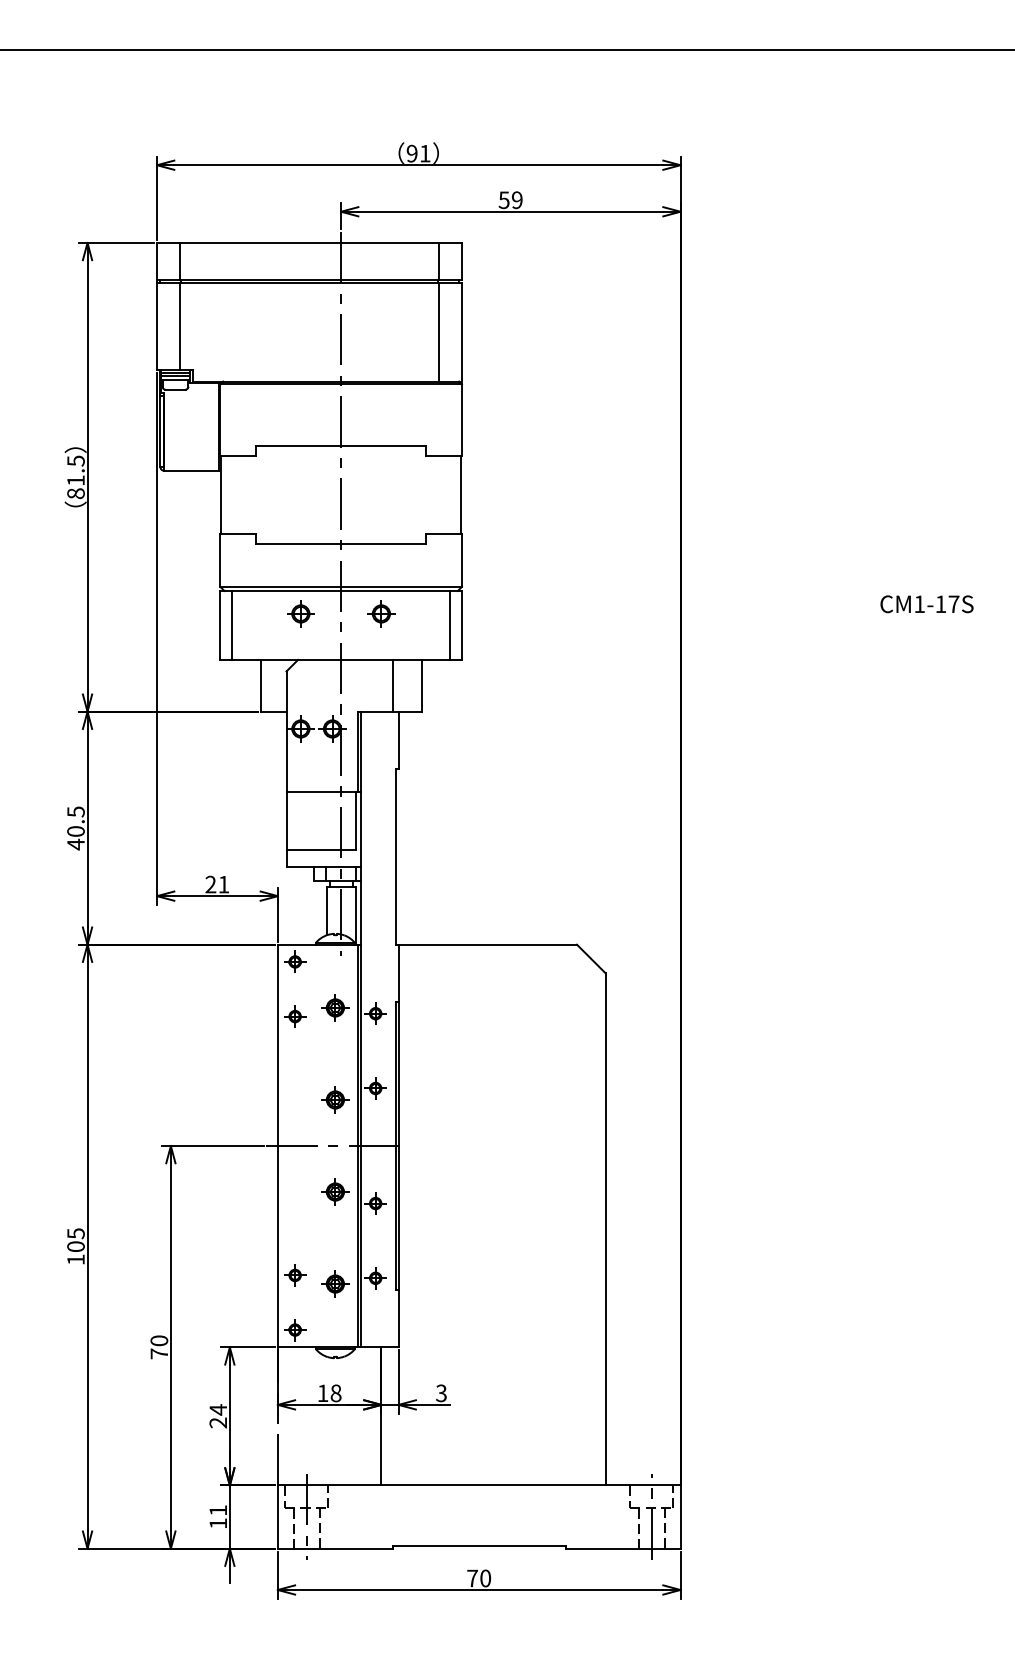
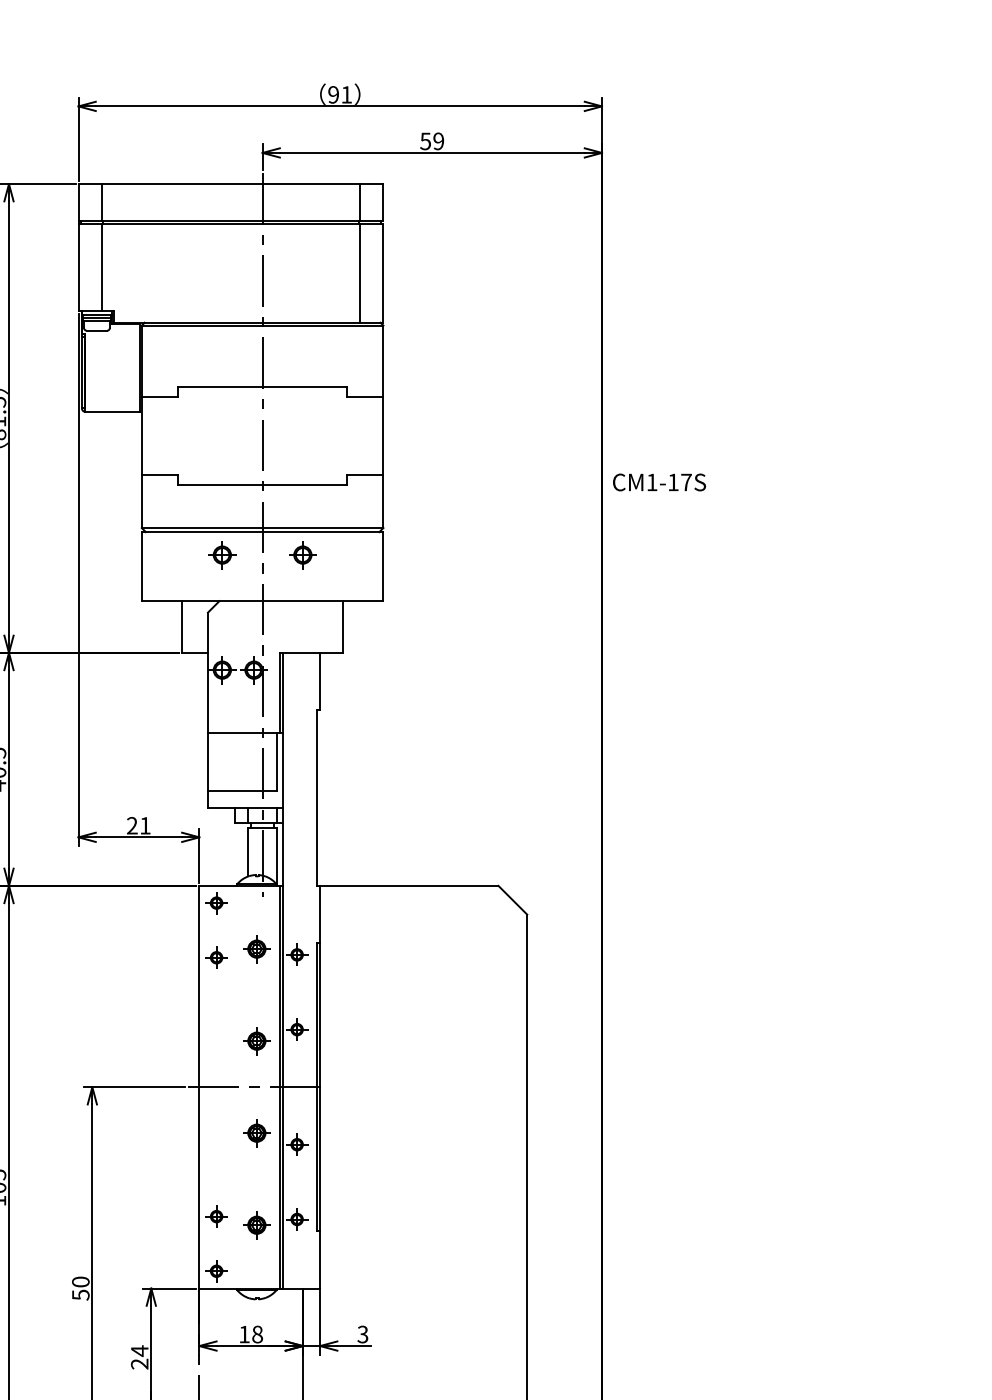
text: (926, 604) -> (658, 482), moved
line: (231, 624) -> (152, 565), removed
line: (450, 624) -> (371, 565), removed
line: (392, 685) -> (313, 626), removed
text: (159, 1353) -> (80, 1294), 70 -> 50

